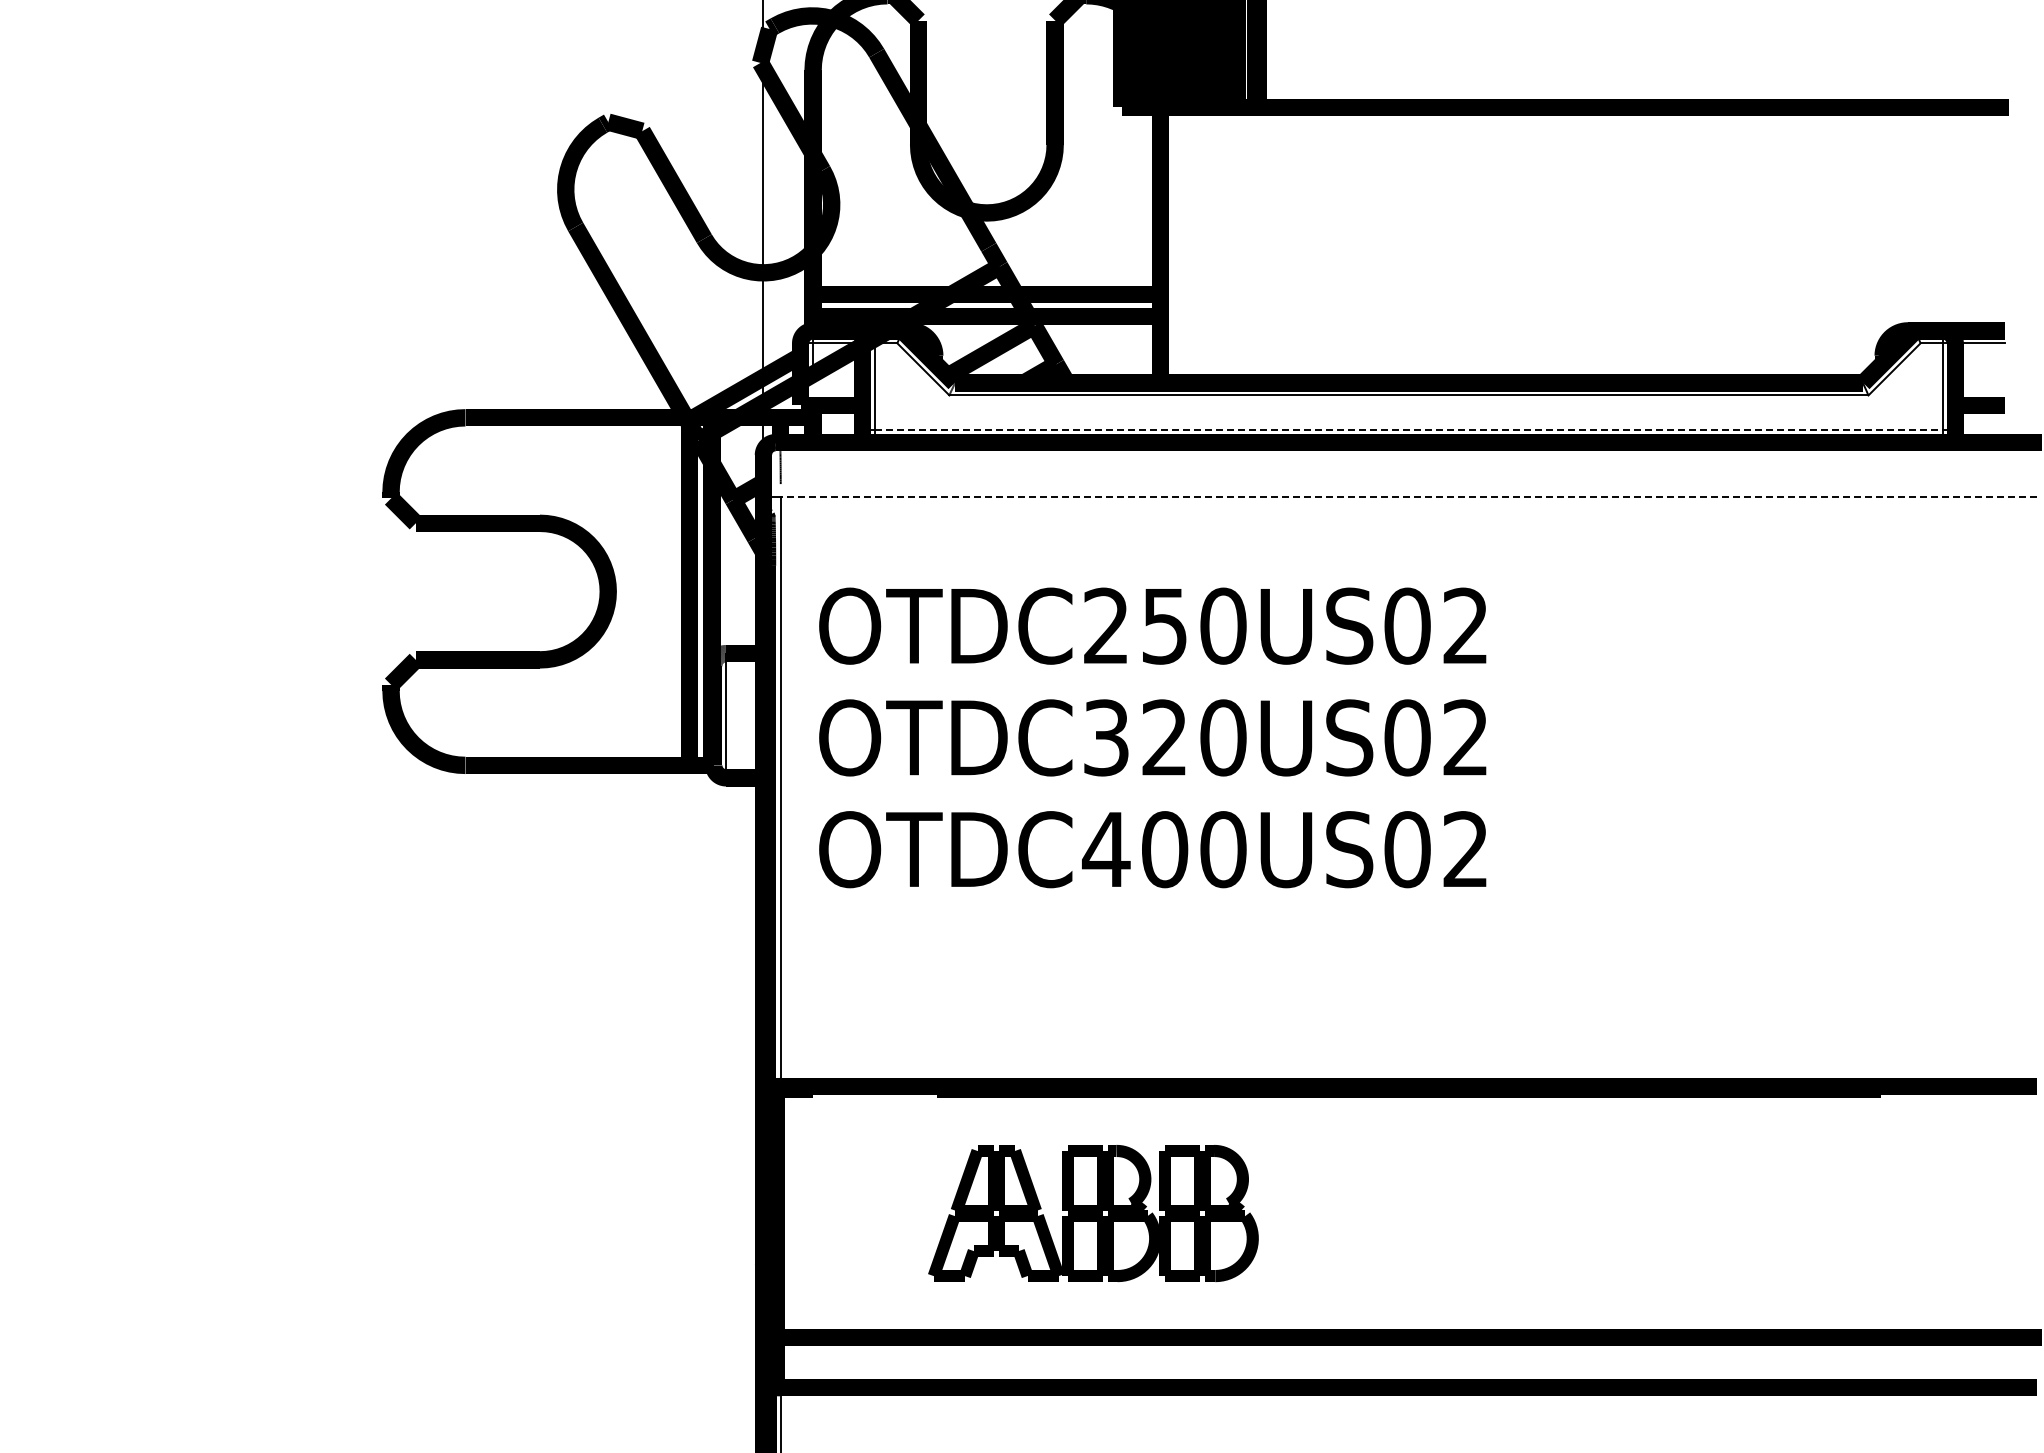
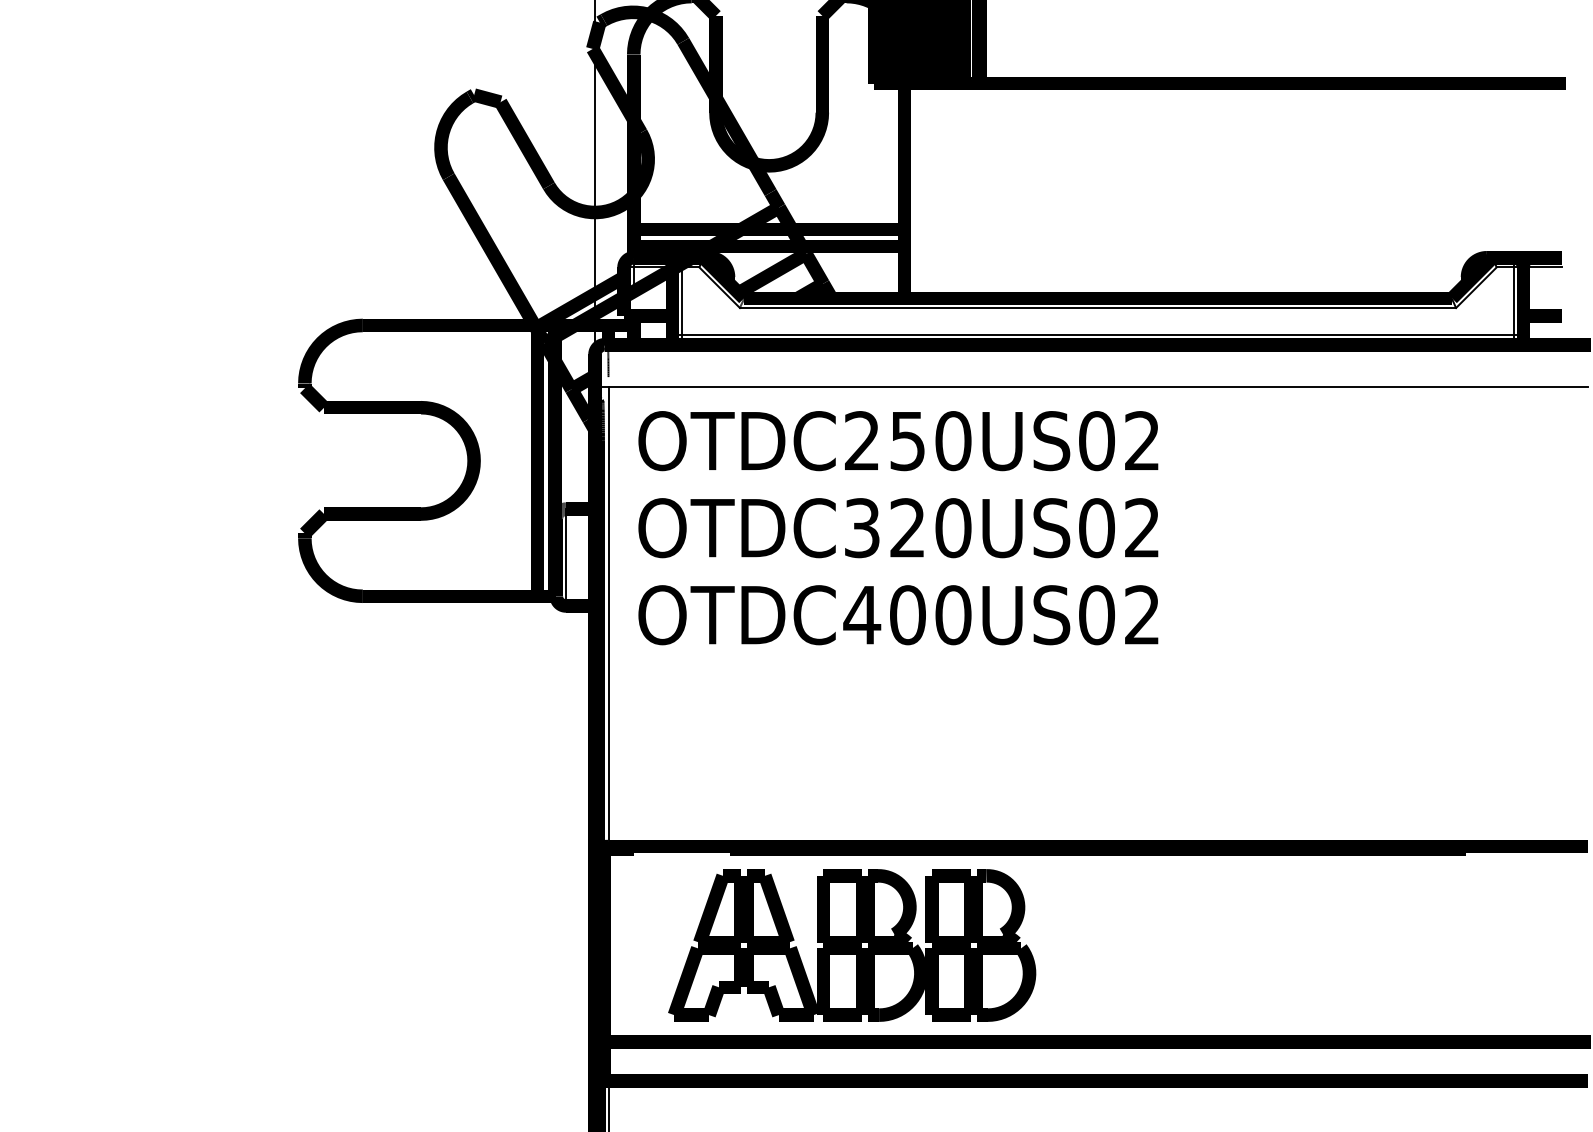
line: (1408, 430) -> (1097, 335), dashed -> solid
line: (1408, 496) -> (1097, 386), dashed -> solid
text: (1152, 737) -> (898, 527), moved
part: (1093, 1213) -> (852, 945), size x1.43

